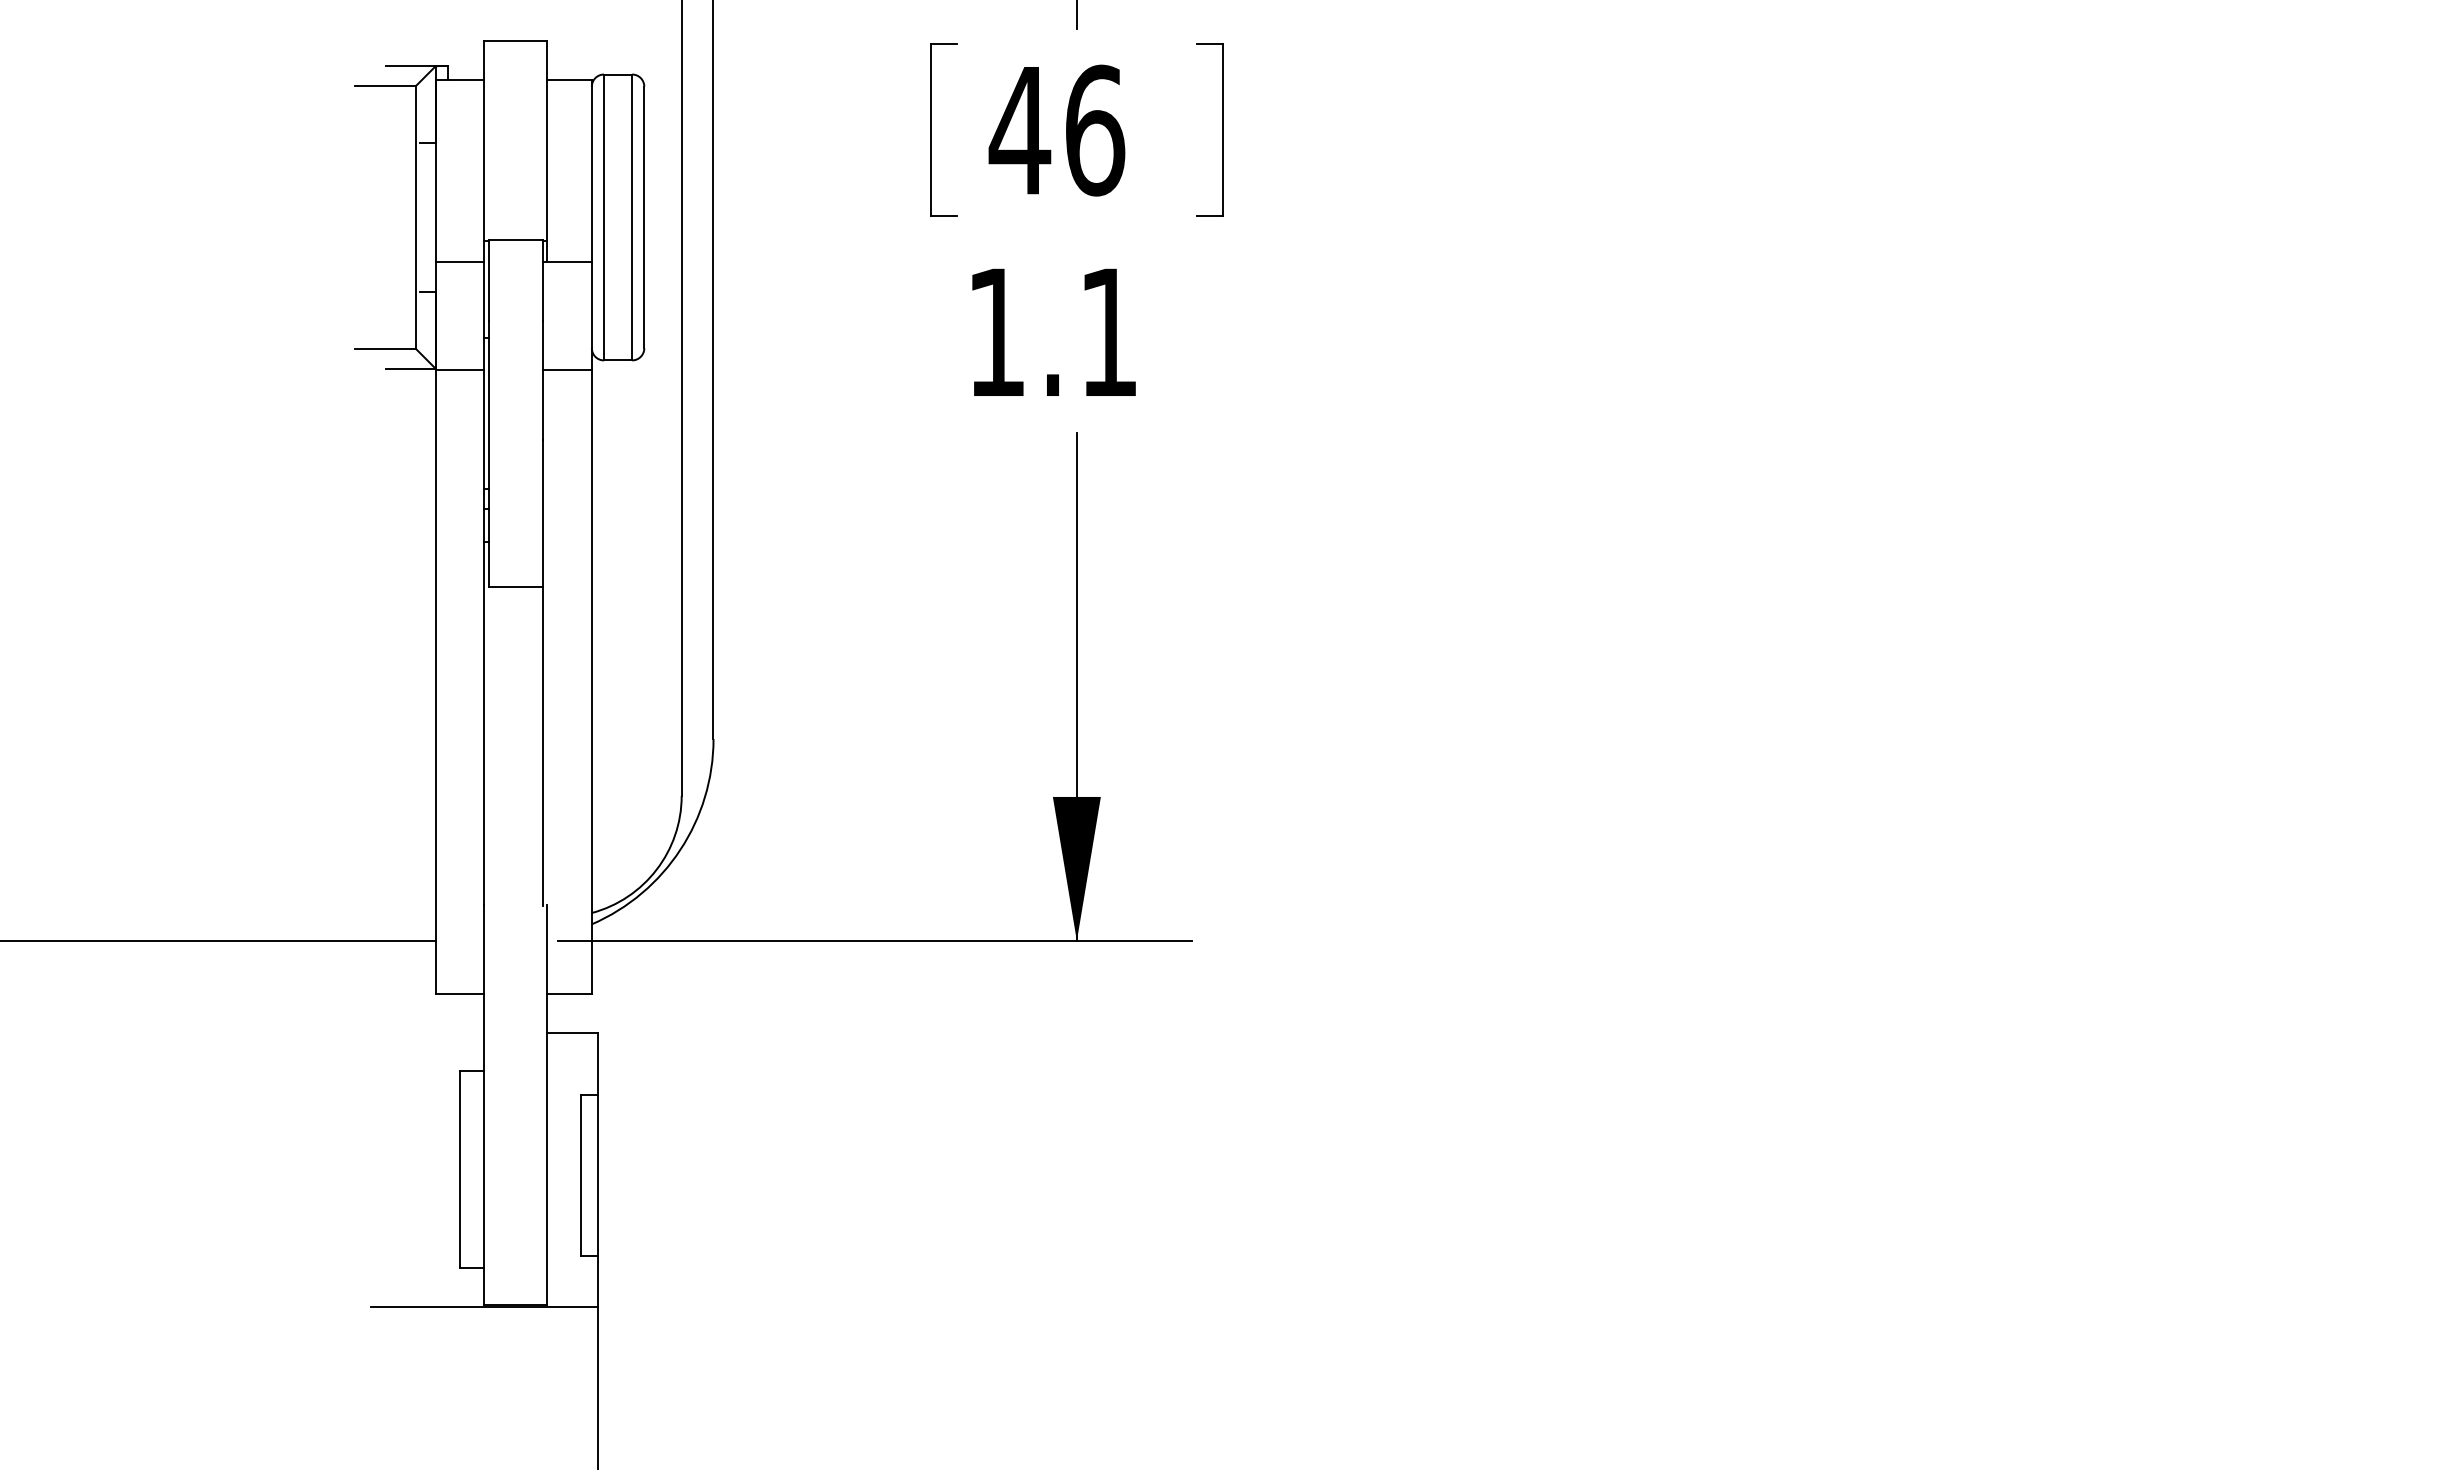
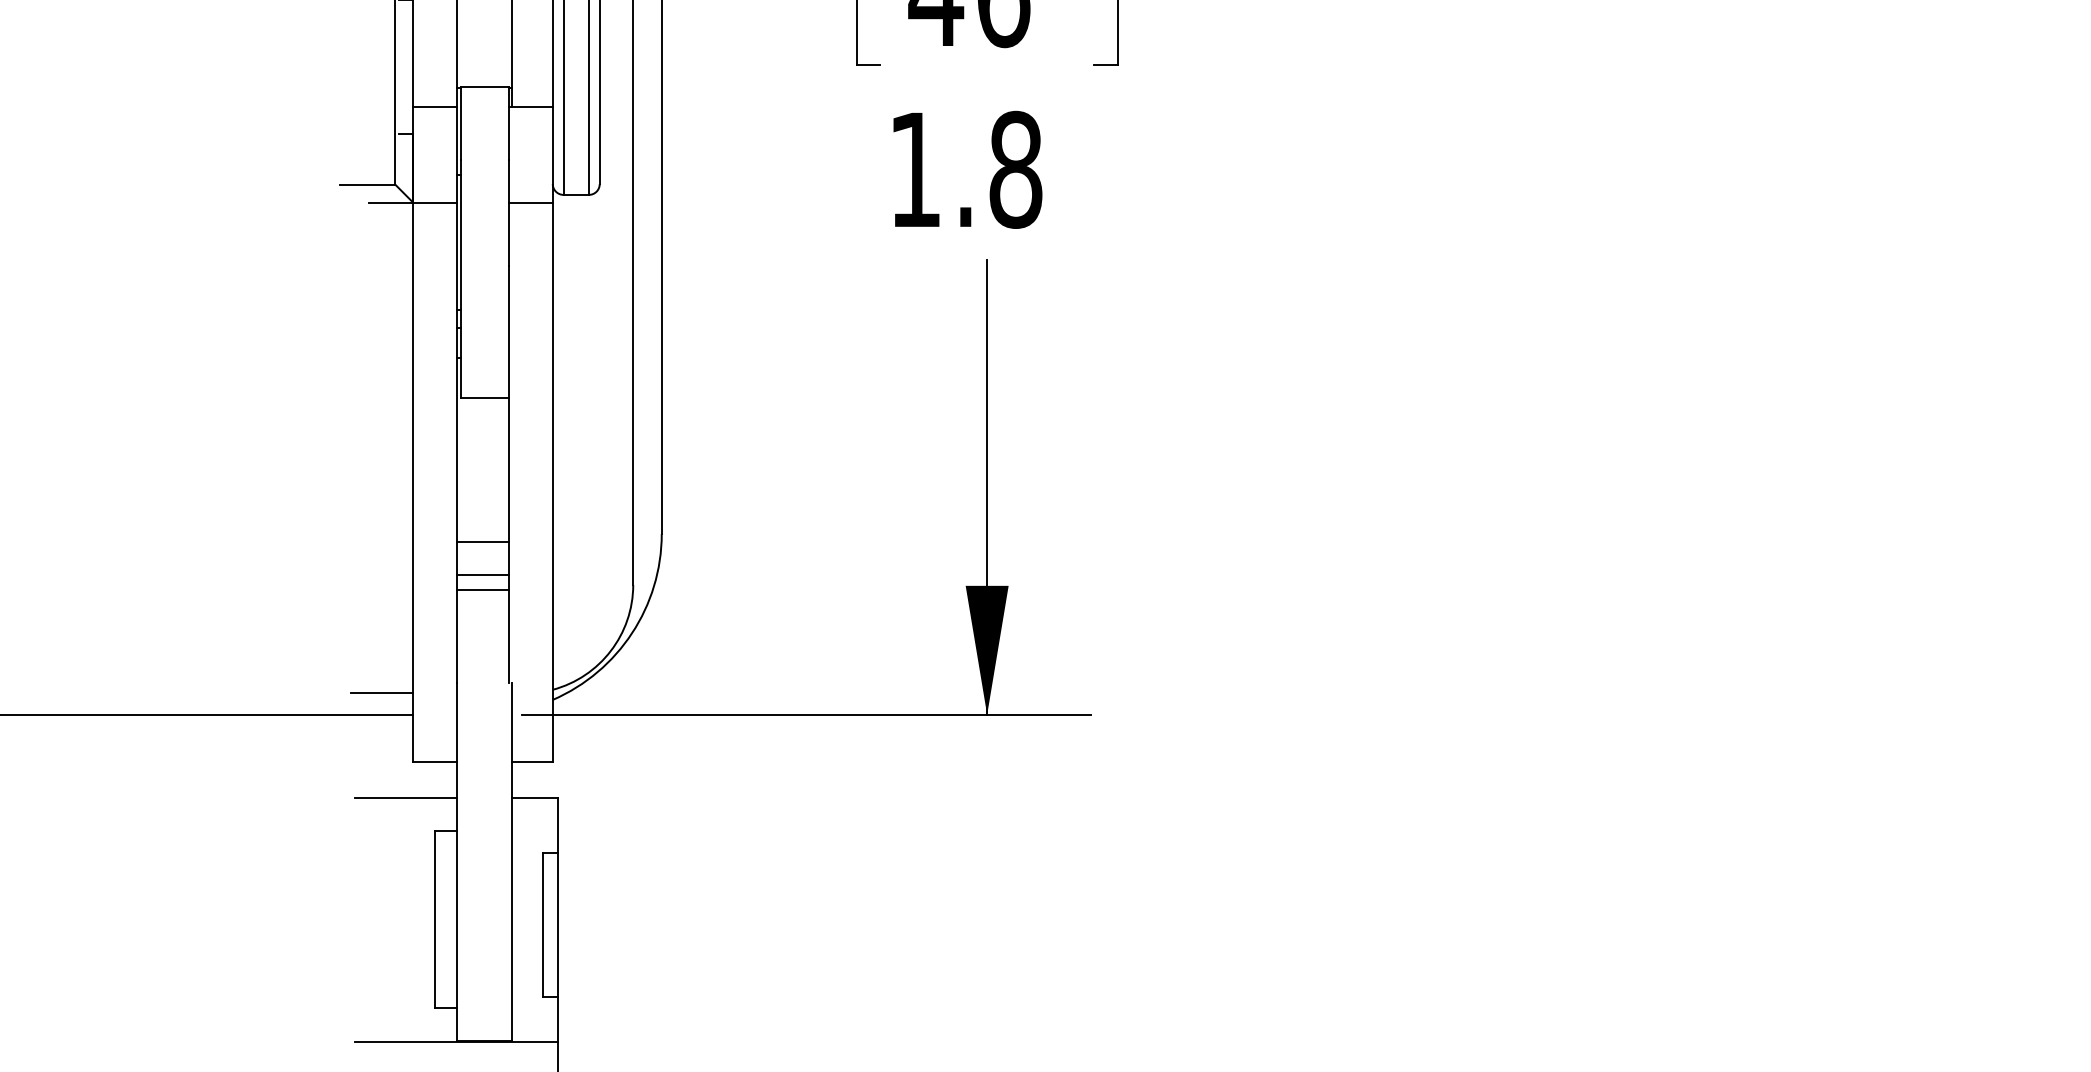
text: (1108, 332) -> (1015, 169), 1.1 -> 1.8
line: (513, 747) -> (482, 541), added
line: (513, 785) -> (482, 575), added
line: (513, 801) -> (482, 589), added
line: (400, 917) -> (381, 693), added
line: (427, 1033) -> (405, 797), added

